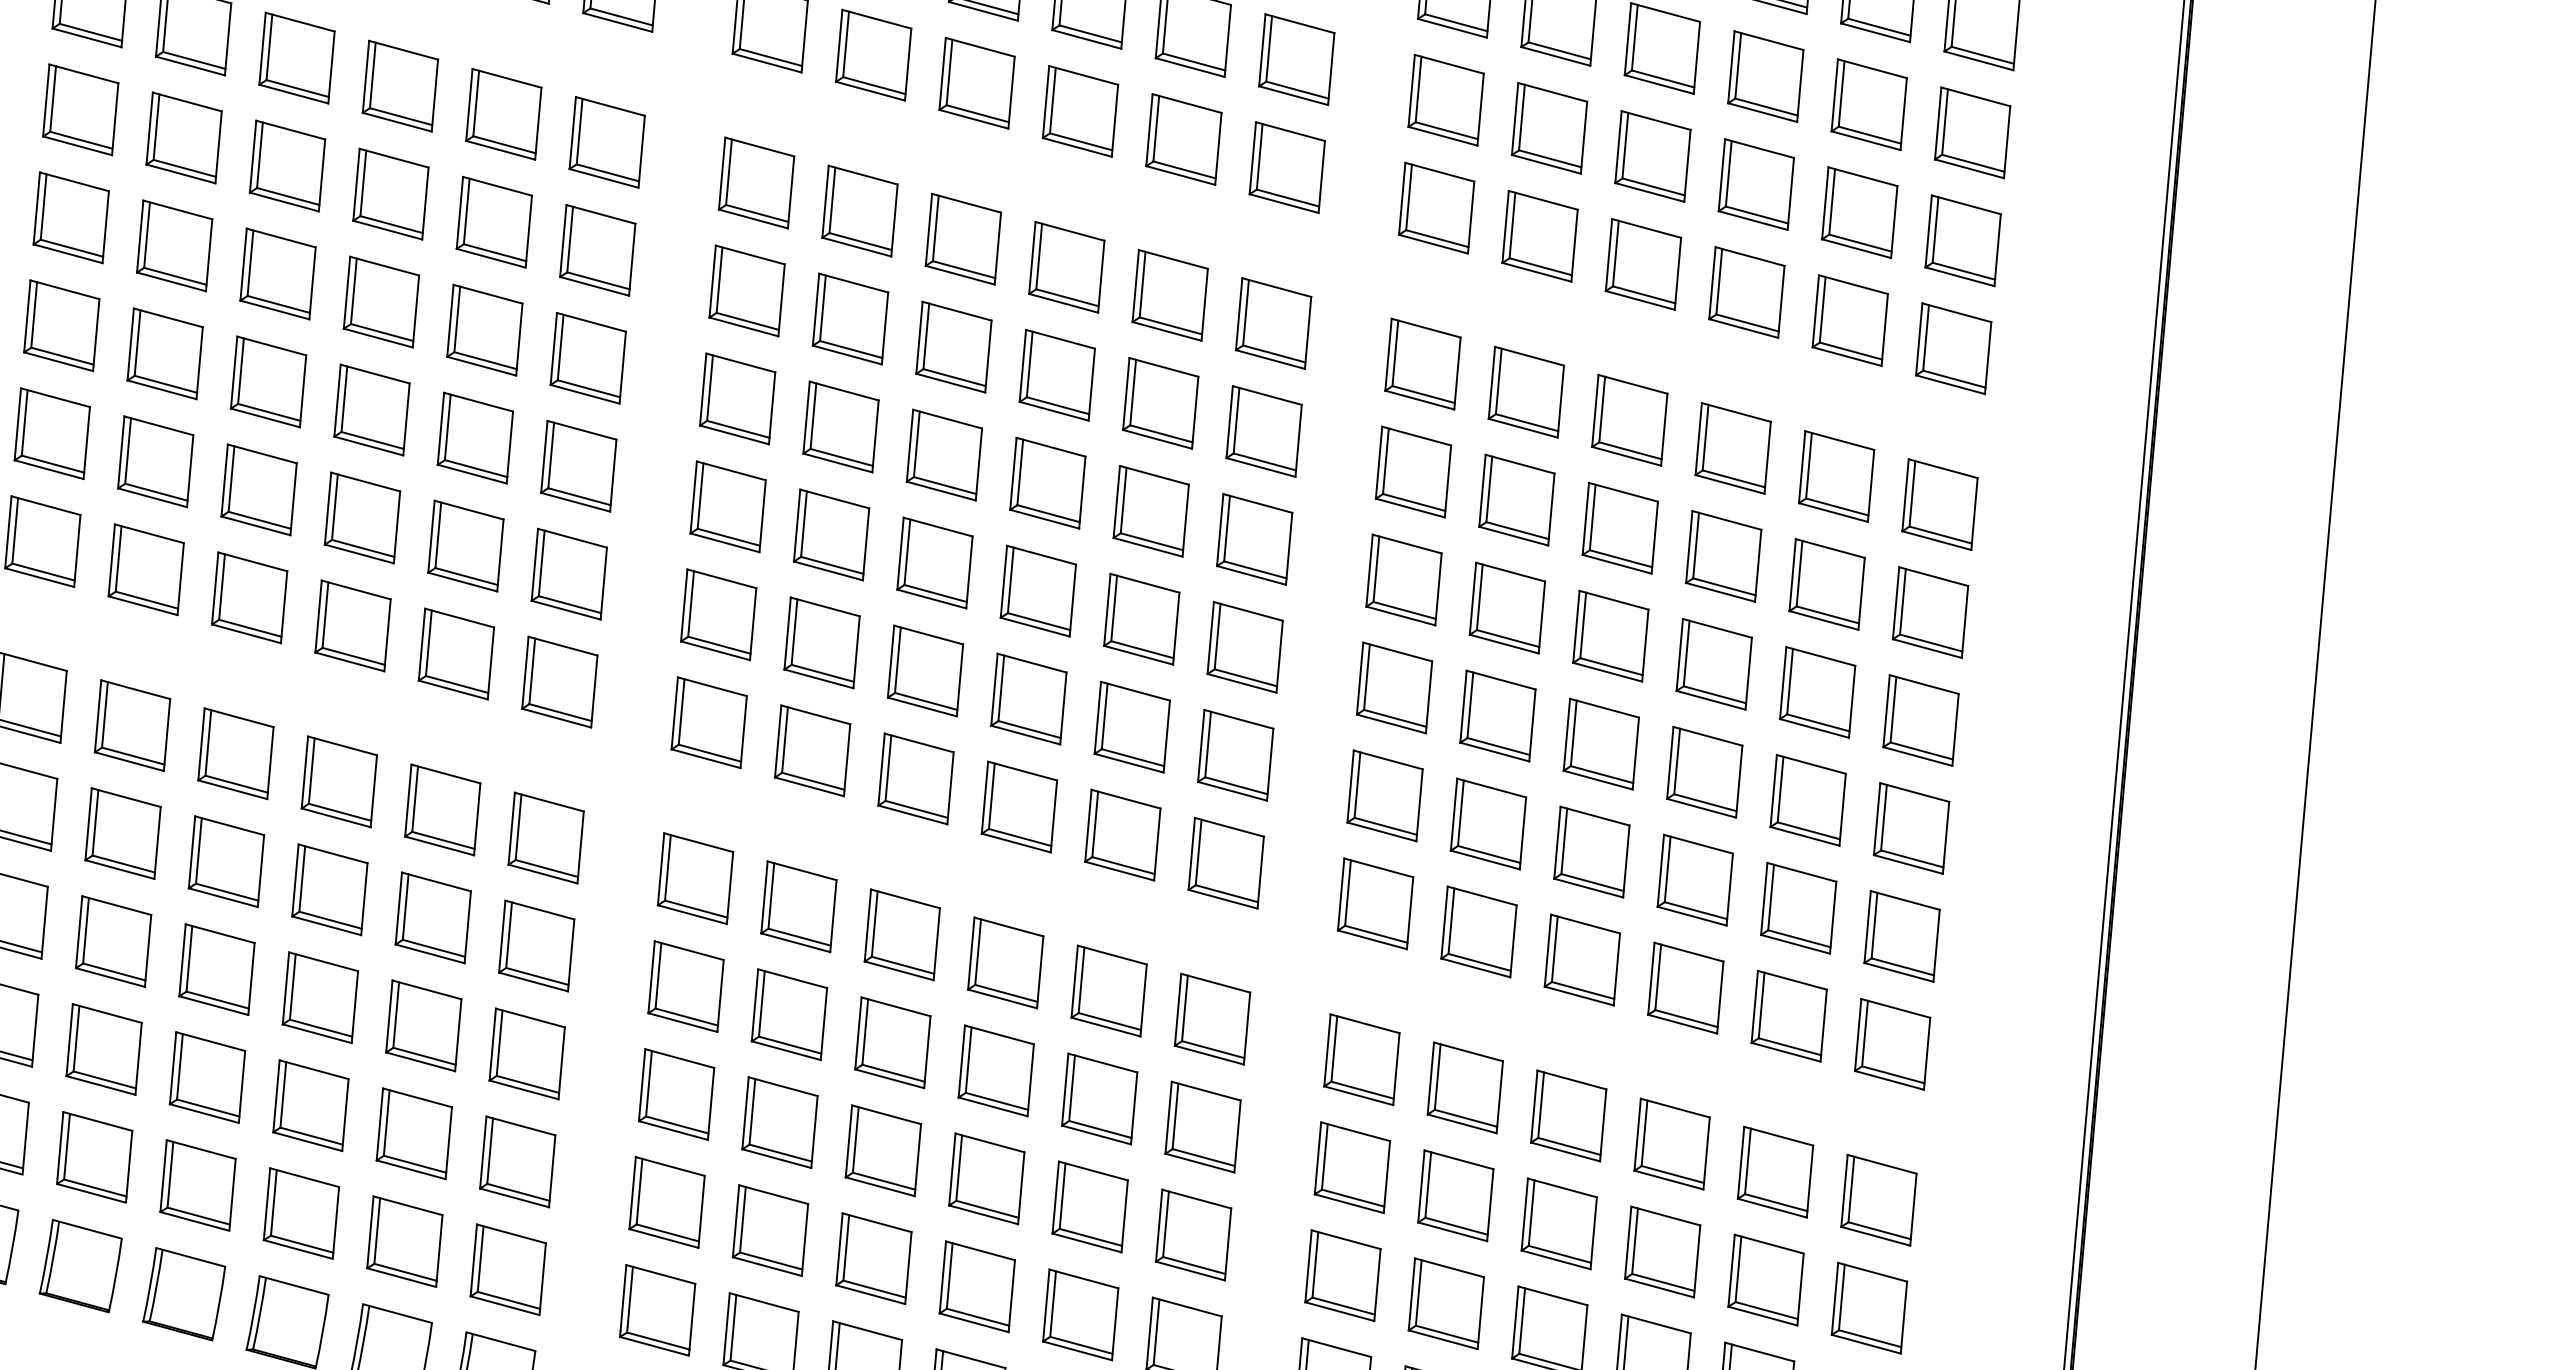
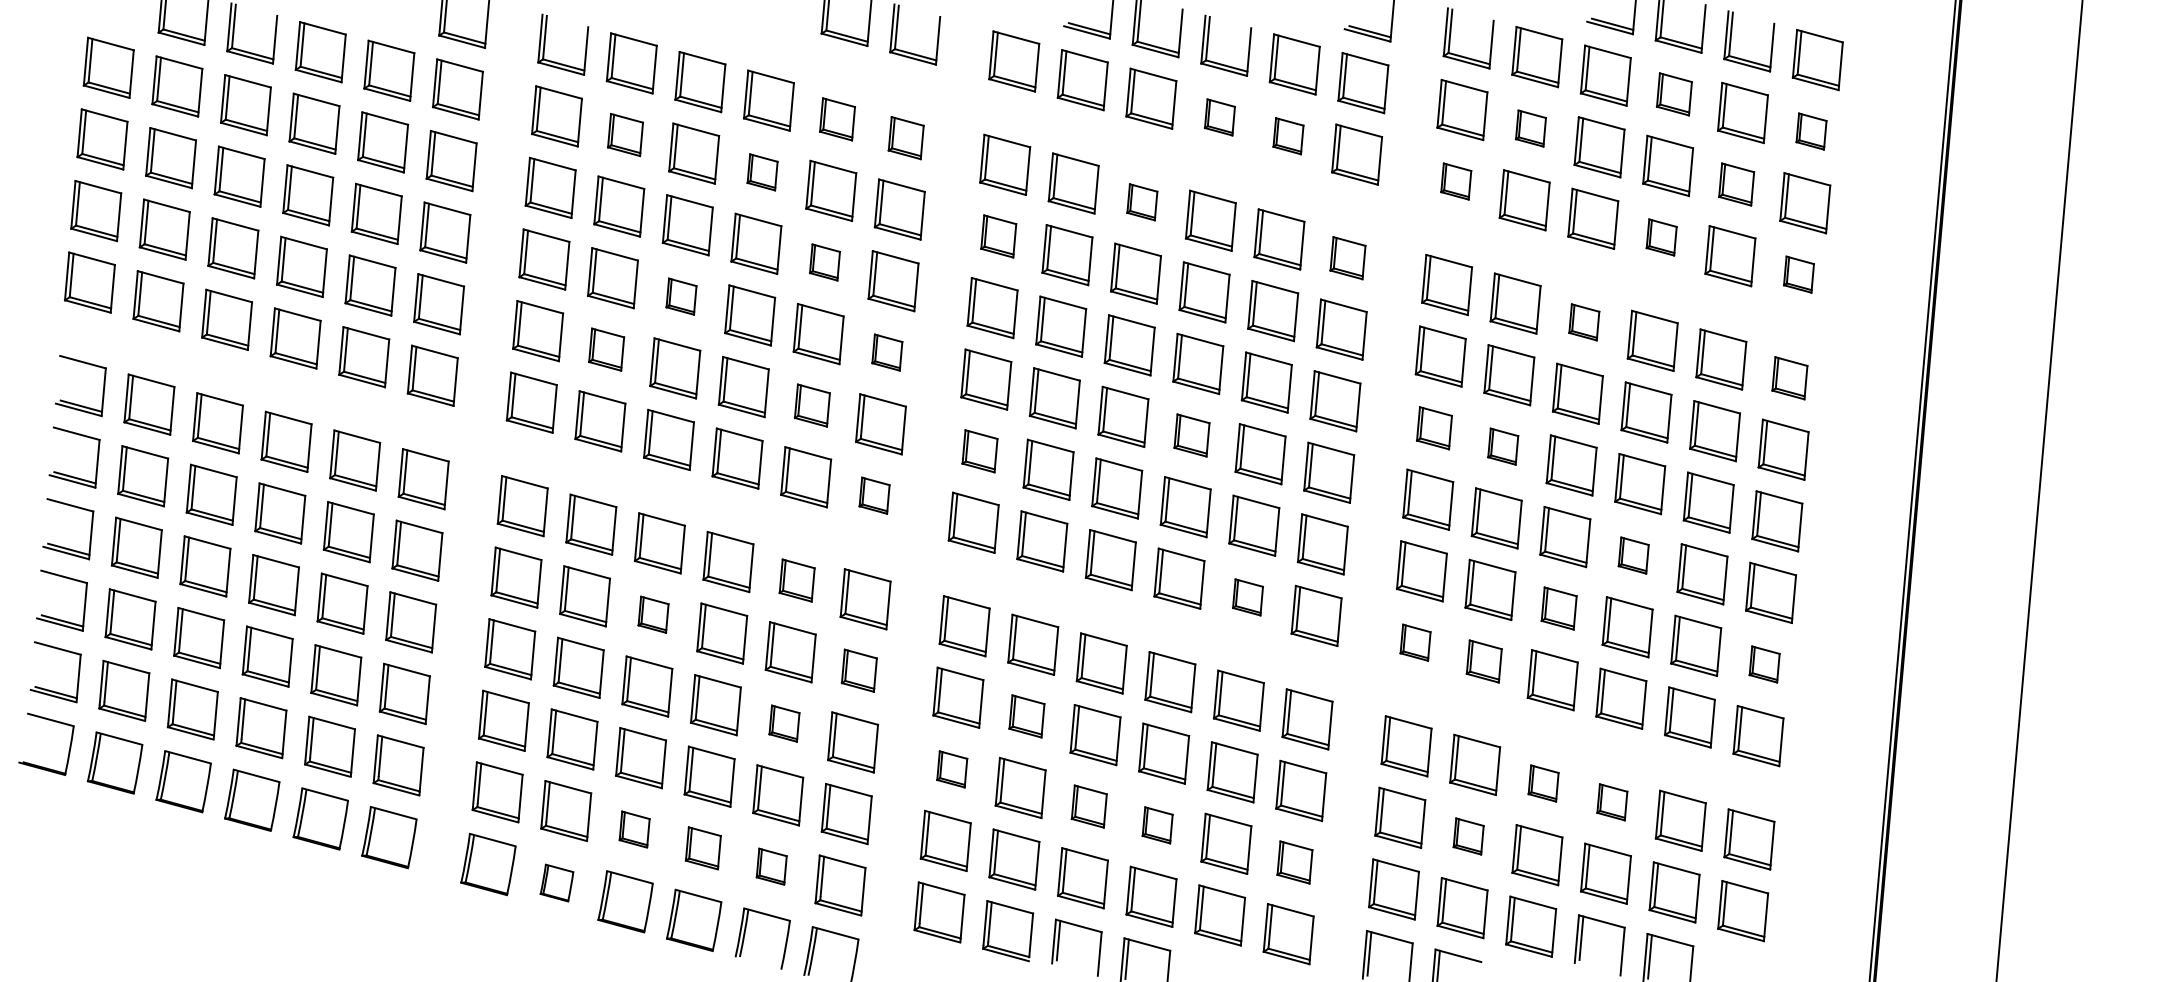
part: (1765, 76) -> (1674, 94), size x0.7
part: (1079, 111) -> (1219, 117), size x0.6
part: (503, 114) -> (837, 119), size x0.7
part: (1548, 128) -> (1530, 128), size x0.6
part: (1972, 132) -> (1811, 131), size x0.6
part: (184, 137) -> (625, 134), size x0.7
part: (1183, 140) -> (1288, 136), size x0.6
part: (607, 143) -> (906, 138), size x0.7
part: (390, 194) -> (762, 172), size x0.6
part: (1437, 208) -> (1456, 181), size x0.6
part: (1859, 212) -> (1736, 184), size x0.7
part: (963, 239) -> (1142, 202), size x0.6
part: (746, 290) -> (998, 236), size x0.7
part: (1746, 292) -> (1661, 237), size x0.6
part: (1272, 324) -> (1347, 258), size x0.7
part: (484, 330) -> (824, 262), size x0.6
part: (1952, 348) -> (1798, 274), size x0.6
part: (268, 381) -> (681, 296), size x0.6
part: (1630, 420) -> (1584, 322), size x0.6
part: (155, 461) -> (606, 349), size x0.7
part: (579, 465) -> (887, 352), size x0.6
part: (1939, 505) -> (1789, 378), size x0.7
part: (466, 545) -> (812, 405), size x0.7
part: (1404, 580) -> (1434, 428), size x0.7
part: (1037, 591) -> (1191, 435), size x0.7
part: (1508, 607) -> (1503, 446), size x0.6
part: (717, 615) -> (979, 451), size x0.7
part: (559, 681) -> (874, 495), size x0.6
part: (1704, 772) -> (1633, 555), size x0.6
part: (443, 809) -> (797, 580), size x0.7
part: (1122, 835) -> (1247, 597), size x0.6
part: (1592, 851) -> (1559, 608), size x0.7
part: (226, 860) -> (653, 614), size x0.6
part: (1375, 903) -> (1415, 642), size x0.6
part: (1479, 931) -> (1484, 661), size x0.7
part: (1901, 936) -> (1764, 664), size x0.6
part: (536, 945) -> (859, 670), size x0.7
part: (788, 1014) -> (1026, 716), size x0.7
part: (423, 1025) -> (784, 723), size x0.6
part: (677, 1094) -> (952, 769), size x0.6
part: (1568, 1115) -> (1543, 783), size x0.6
part: (1672, 1144) -> (1612, 802), size x0.6
part: (883, 1150) -> (1089, 806), size x0.7
part: (986, 1179) -> (1157, 825), size x0.6
part: (197, 1185) -> (634, 829), size x0.6
part: (1455, 1195) -> (1468, 836), size x0.6
part: (301, 1213) -> (703, 848), size x0.7
part: (1192, 1234) -> (1294, 862), size x0.7
part: (404, 1241) -> (771, 866), size x0.6
part: (79, 1265) -> (556, 882), size x0.6

